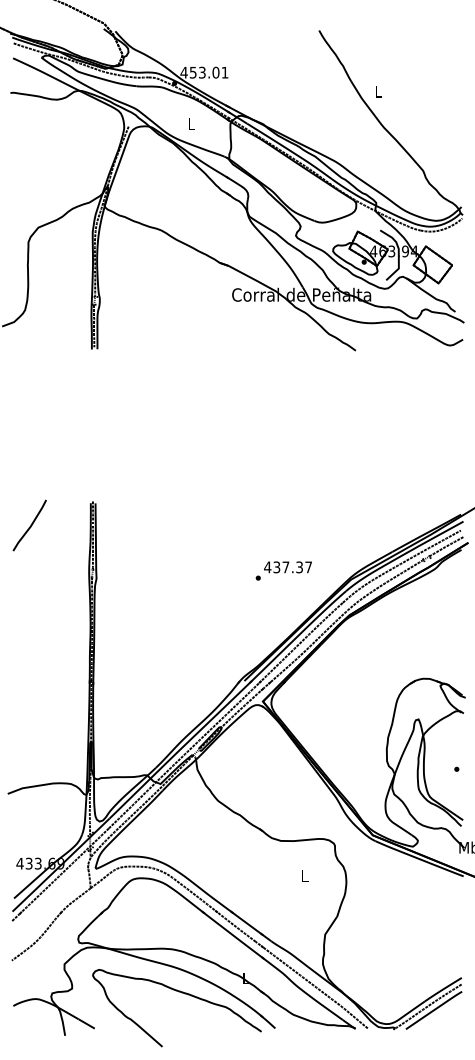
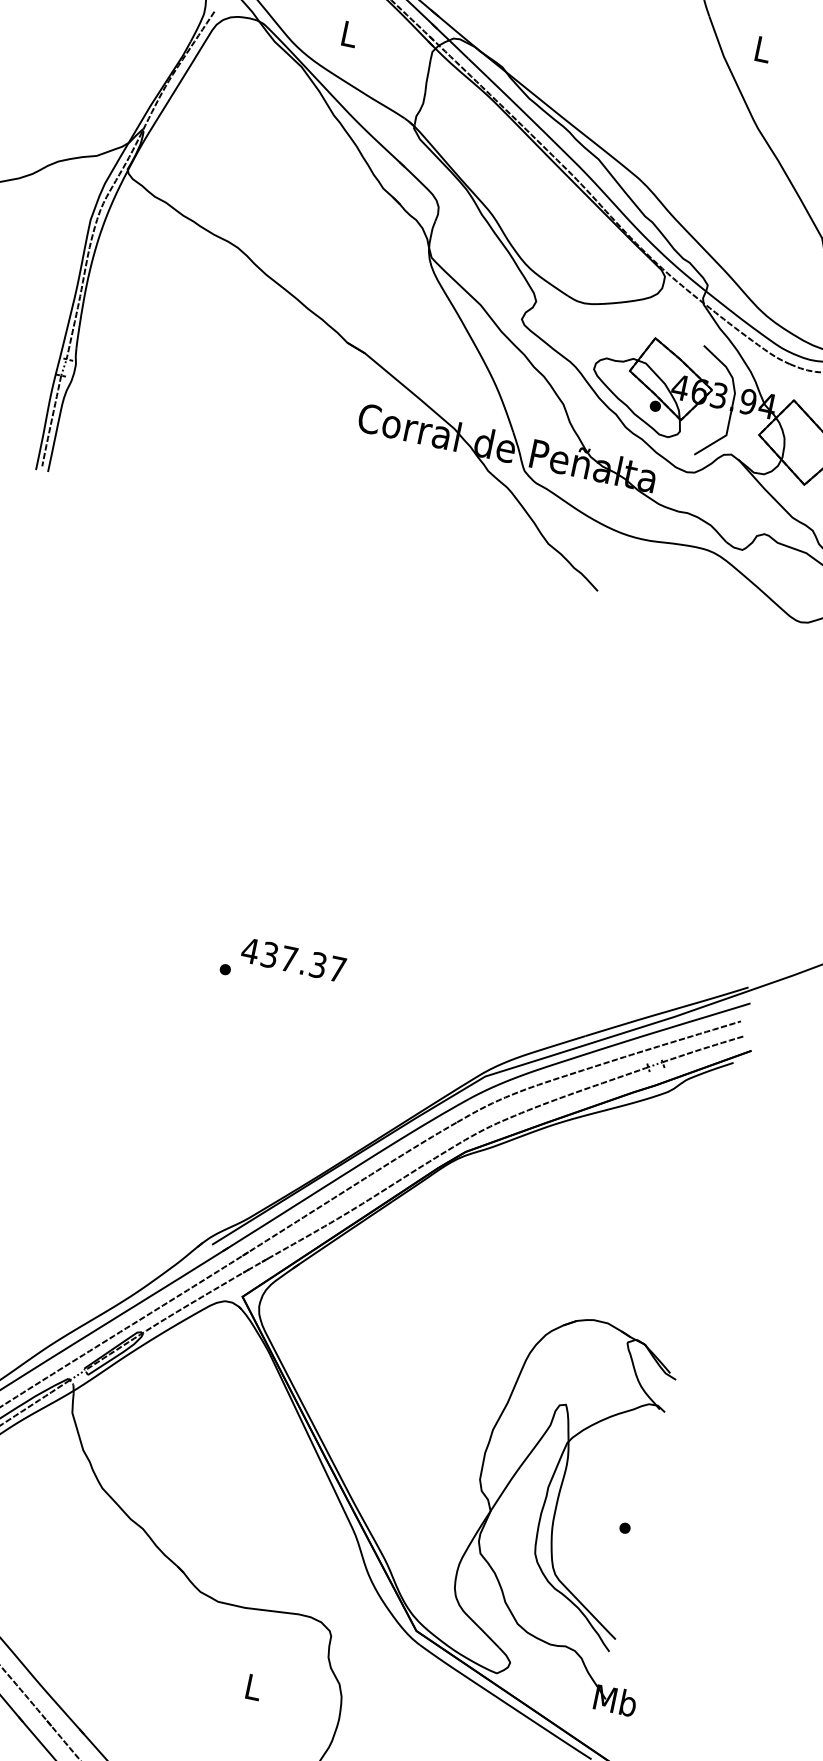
text: (283, 570) -> (282, 964), moved

